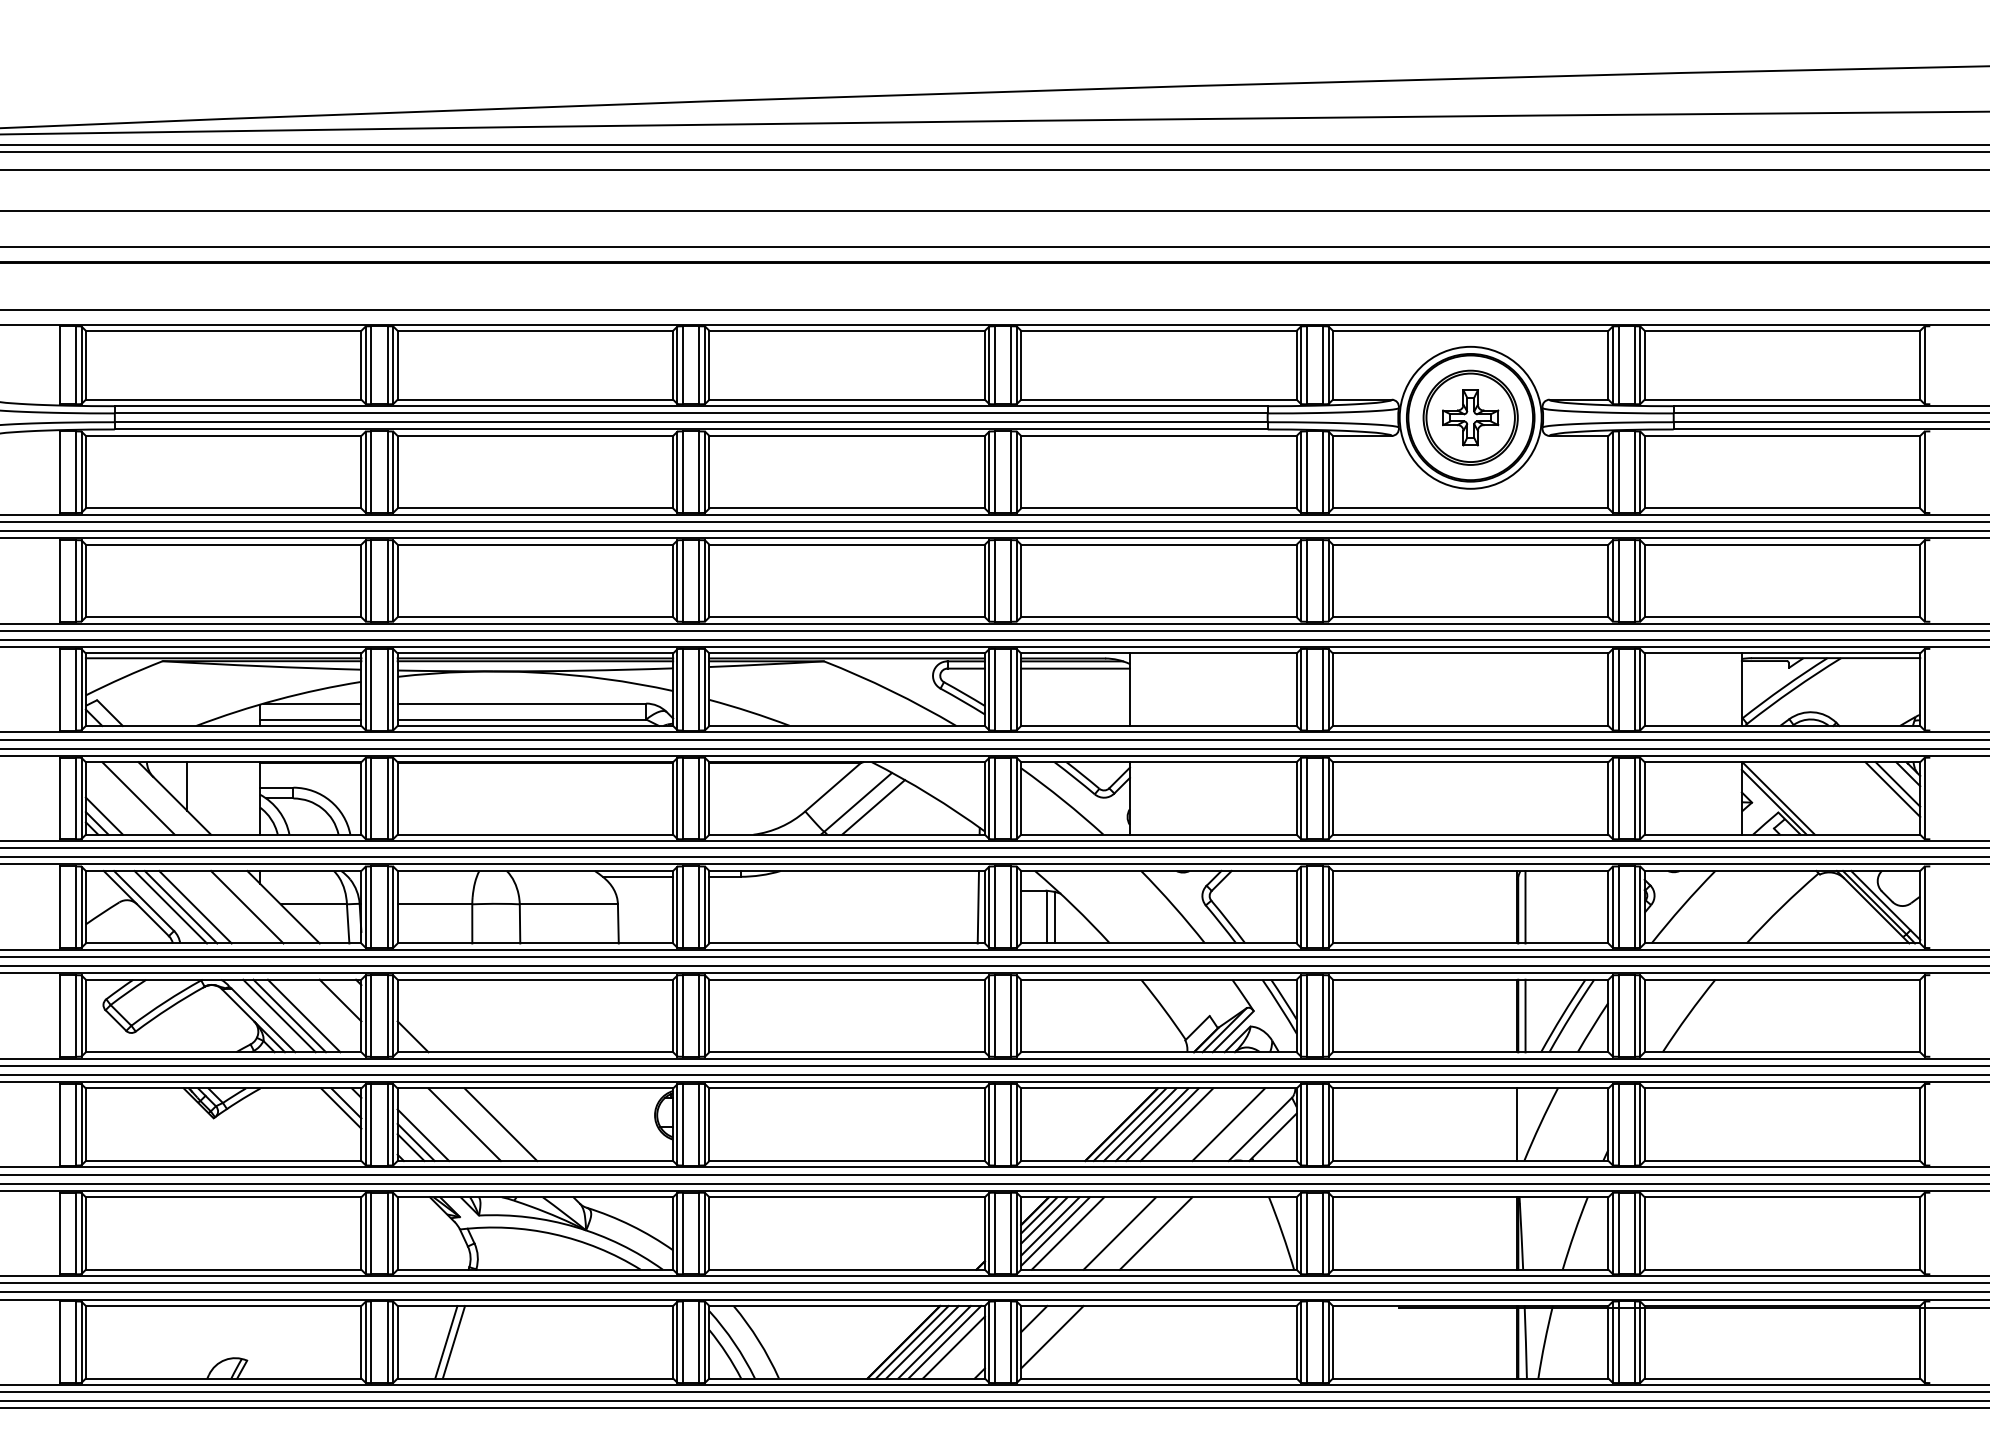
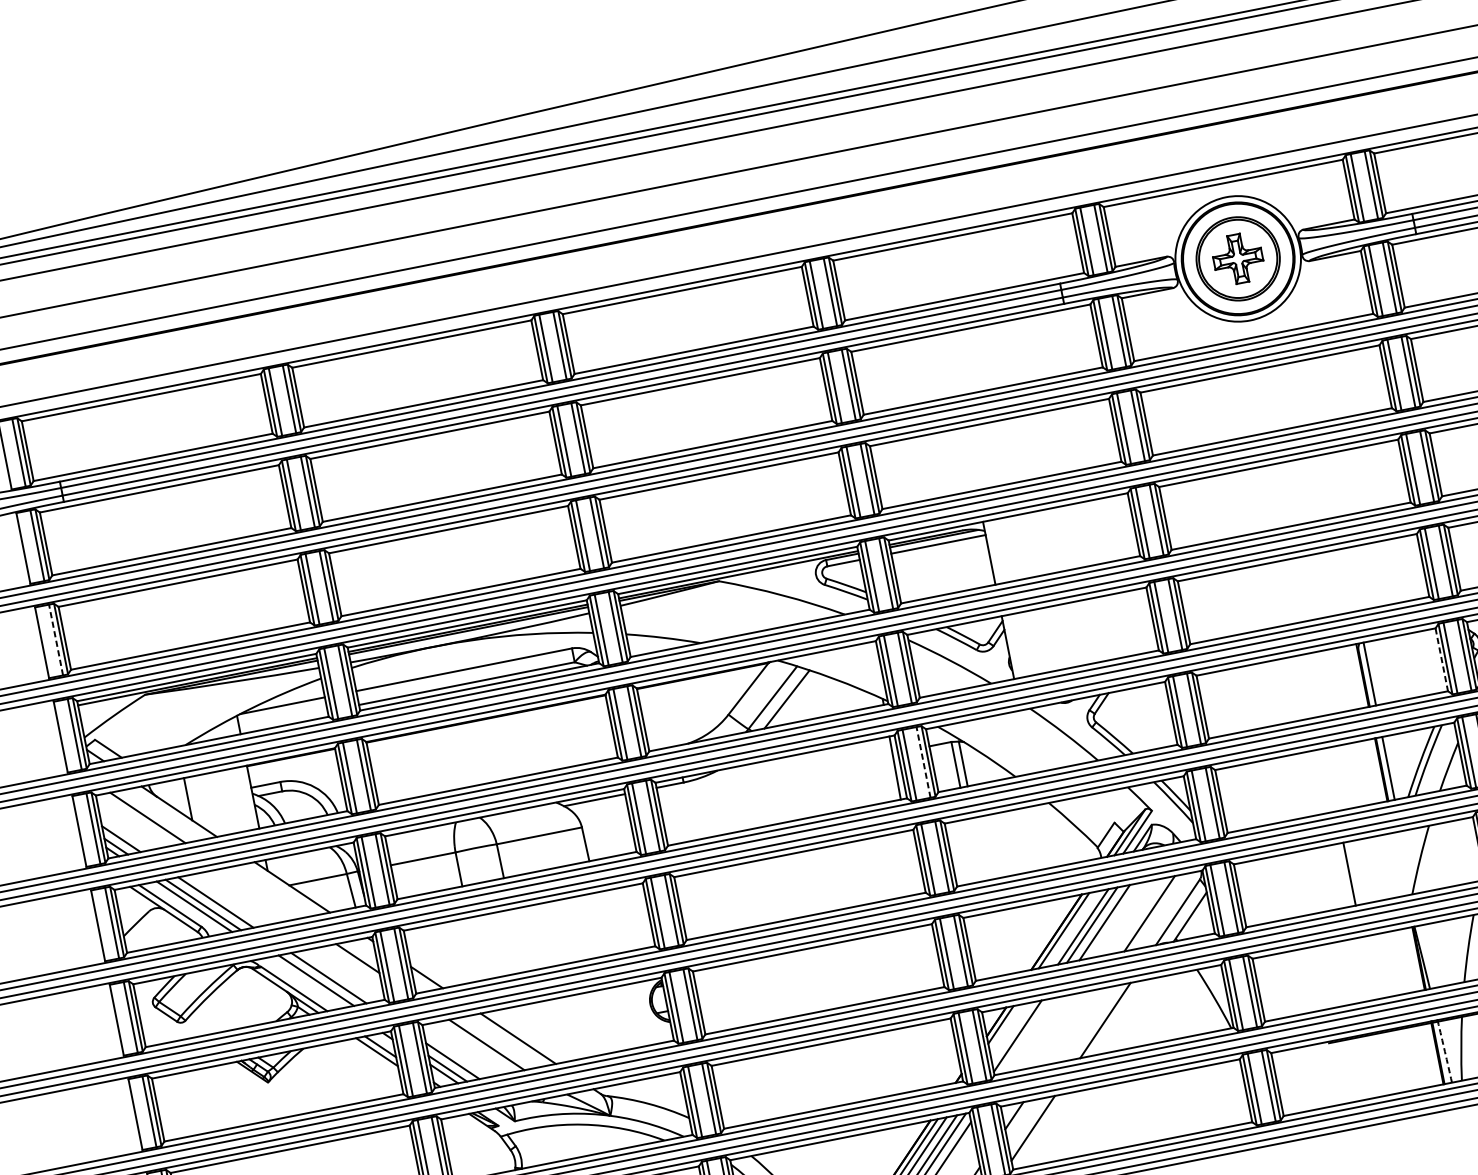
line: (75, 580) -> (55, 639), solid -> dashed
line: (310, 719) -> (283, 719), removed
line: (247, 906) -> (260, 892), removed
line: (1011, 907) -> (923, 762), solid -> dashed
line: (1608, 907) -> (1441, 660), solid -> dashed
line: (279, 1015) -> (307, 982), removed
line: (1139, 1124) -> (1072, 928), removed
line: (1517, 1124) -> (1349, 873), moved
line: (1044, 1220) -> (1006, 1028), removed
line: (1050, 1226) -> (1012, 1032), removed
line: (1067, 1233) -> (1028, 1035), removed
line: (1119, 1233) -> (1073, 1026), removed
arc: (1525, 1342) -> (1444, 1051), solid -> dashed

